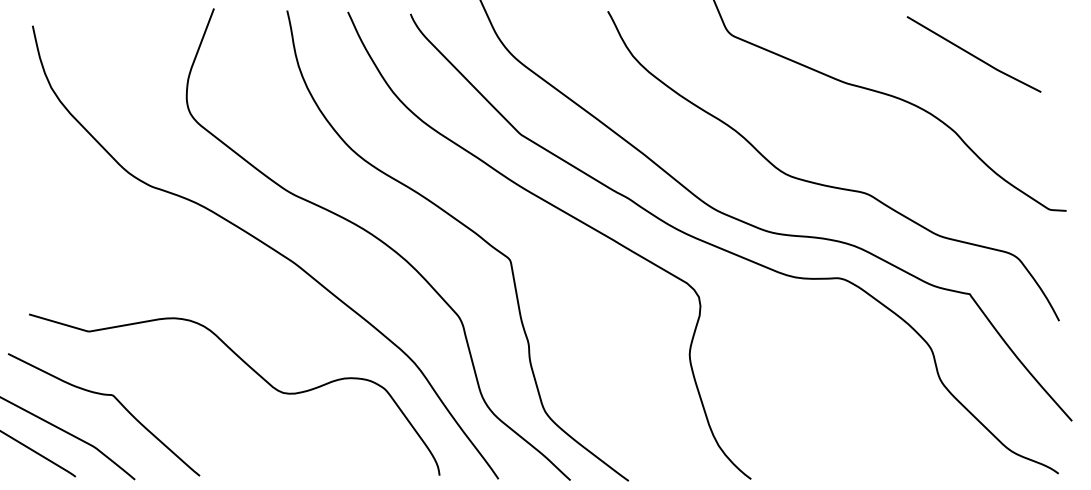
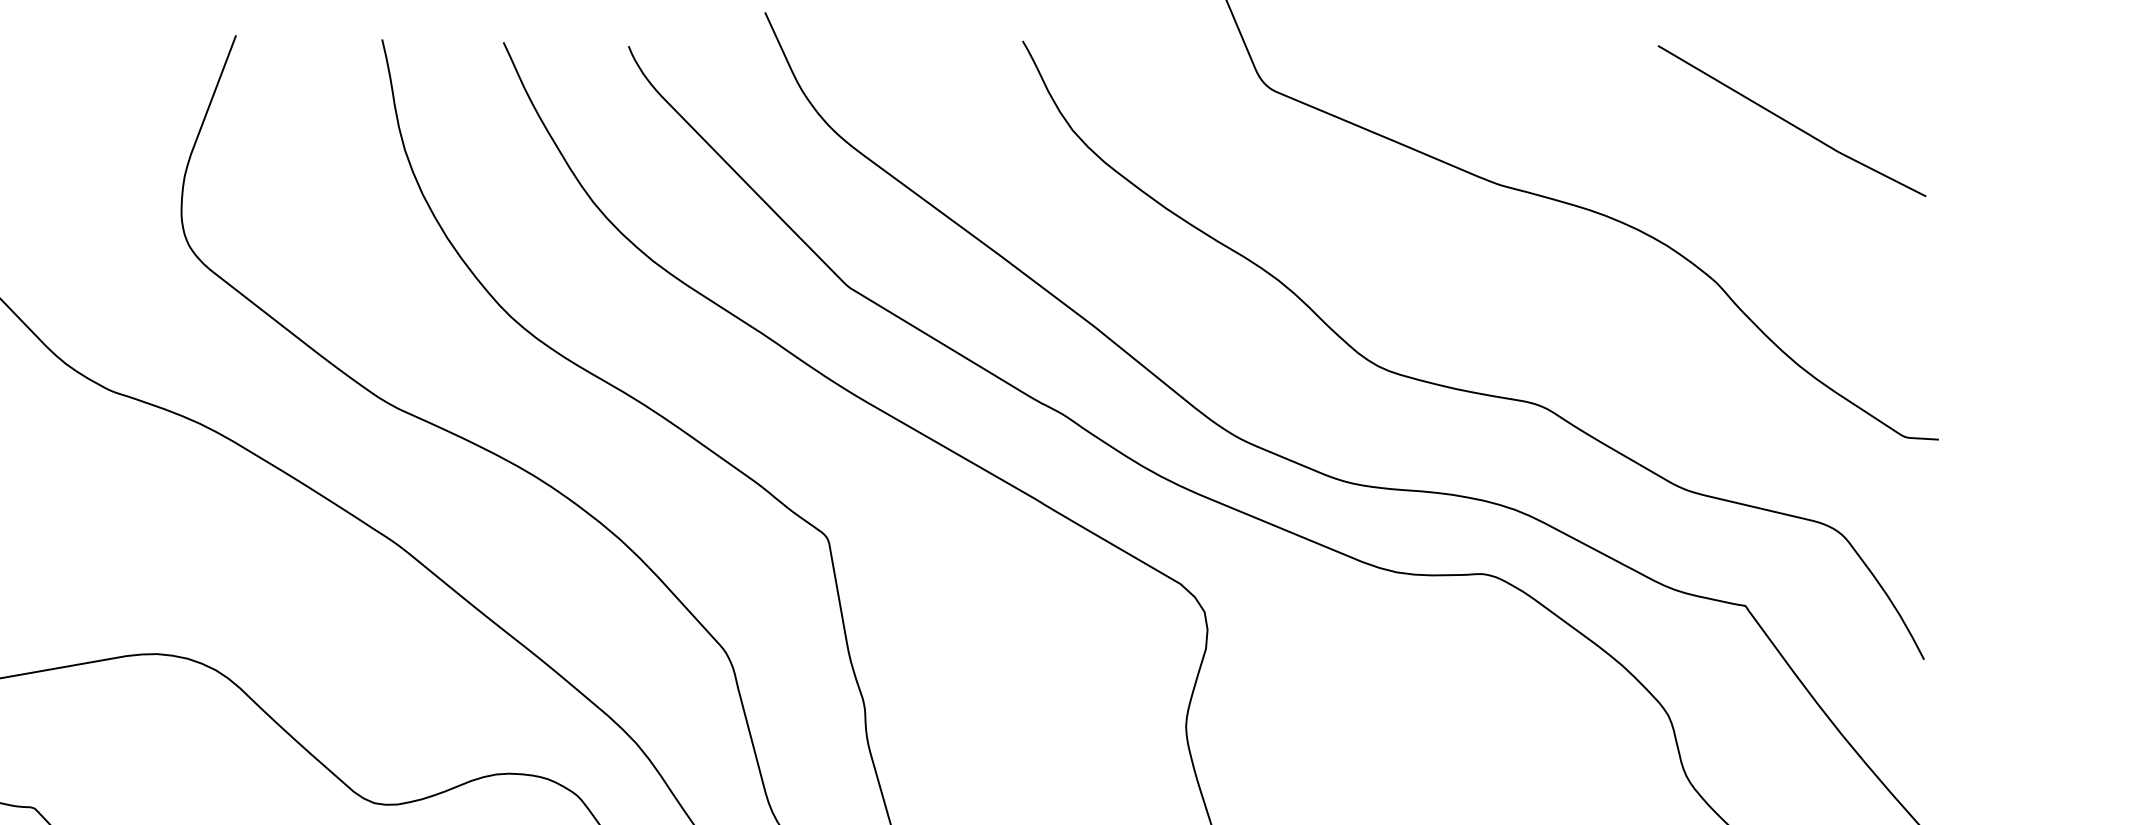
curve: (973, 54) -> (1790, 121), moved

